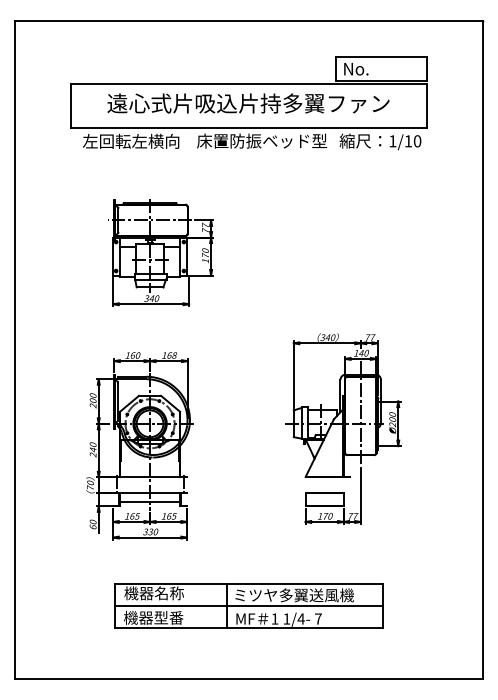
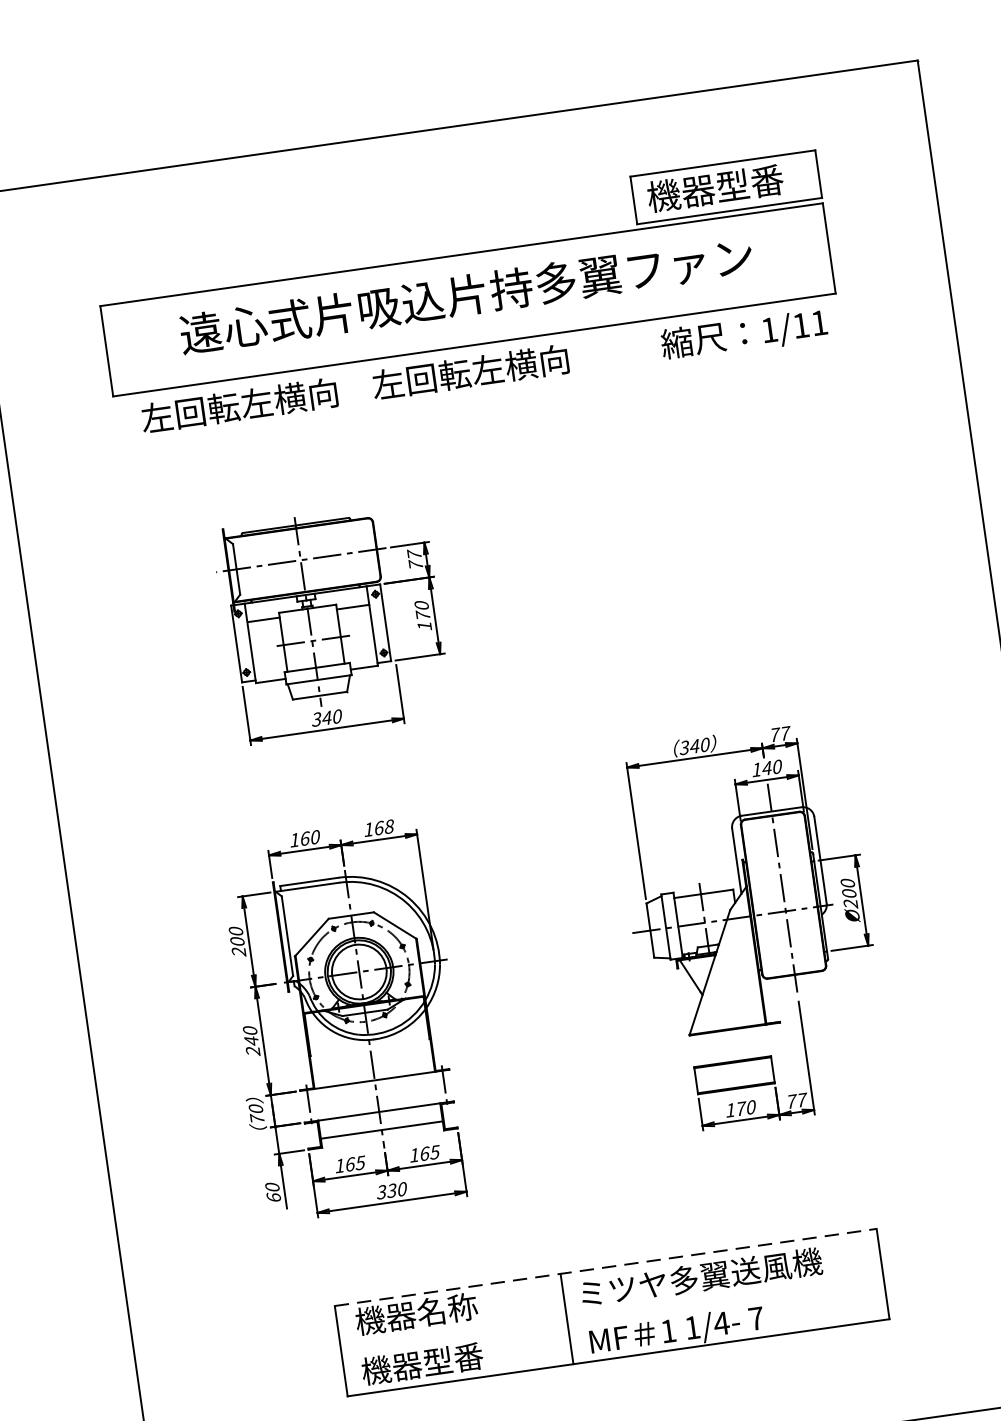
text: (376, 68) -> (715, 187), No. -> 機器型番
text: (261, 140) -> (503, 366), 床置防振ベッド型 -> 左回転左横向
text: (417, 141) -> (819, 323), 1/10 -> 1/11
line: (248, 583) -> (604, 1266), solid -> dashed
line: (248, 606) -> (611, 1313), removed

